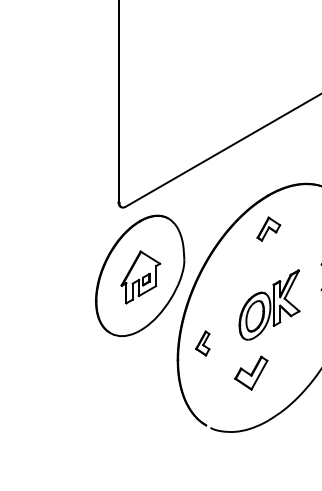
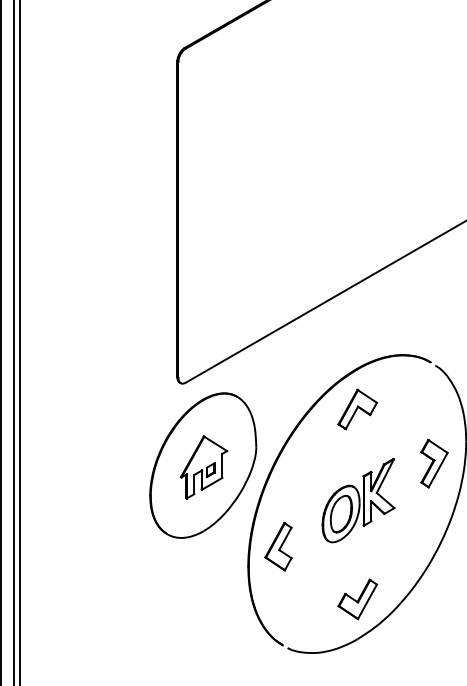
part: (268, 229) -> (357, 409), size x1.43
part: (202, 343) -> (278, 546), size x1.67
part: (251, 373) -> (357, 599), moved

